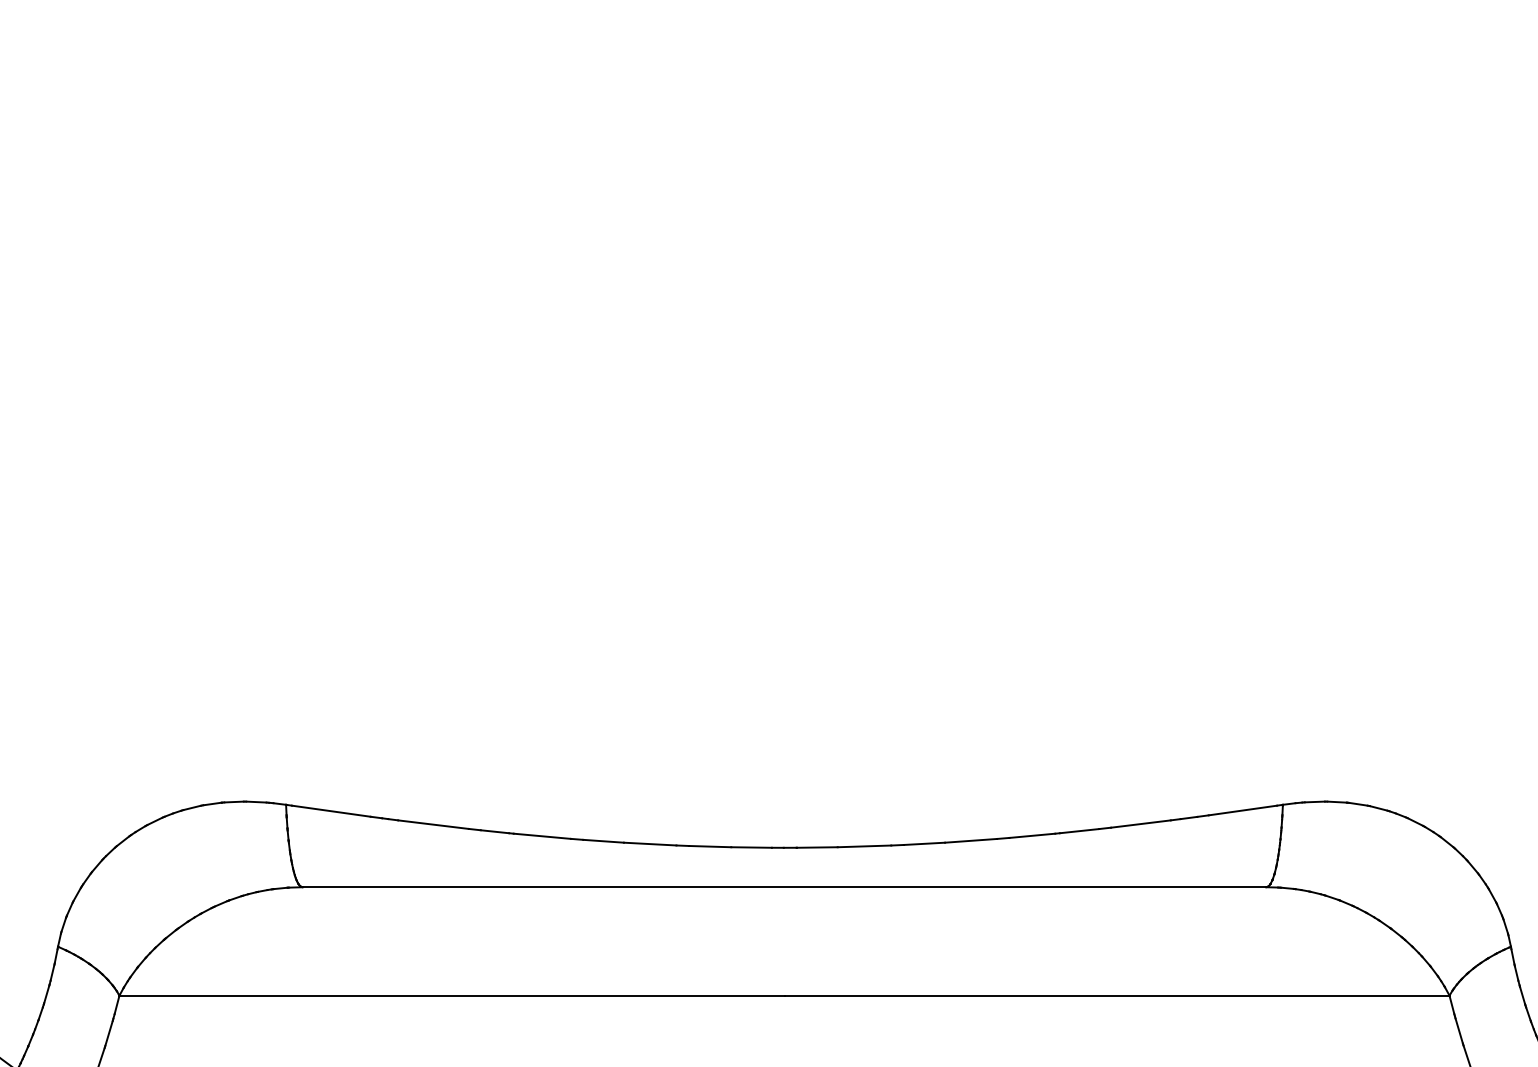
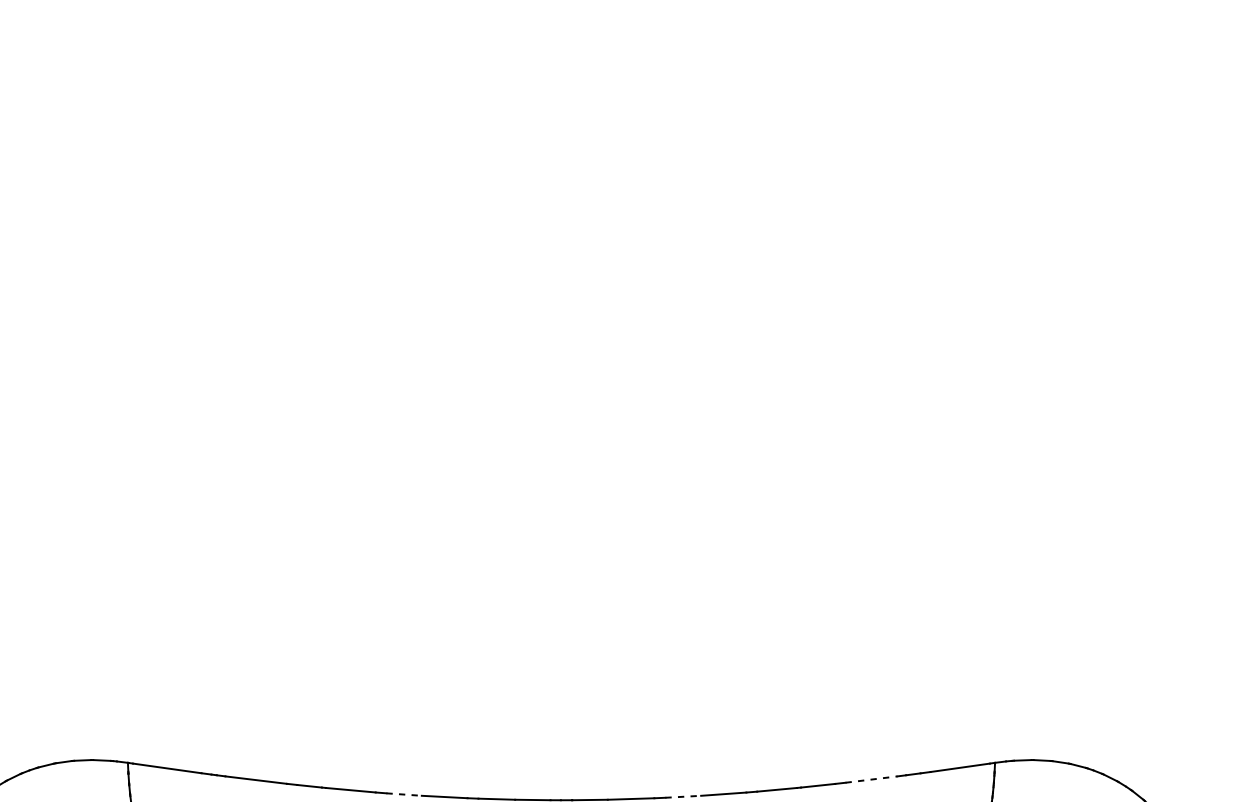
line: (1141, 823) -> (872, 779), solid -> dashed
line: (604, 841) -> (404, 794), solid -> dashed
line: (924, 843) -> (683, 796), solid -> dashed

